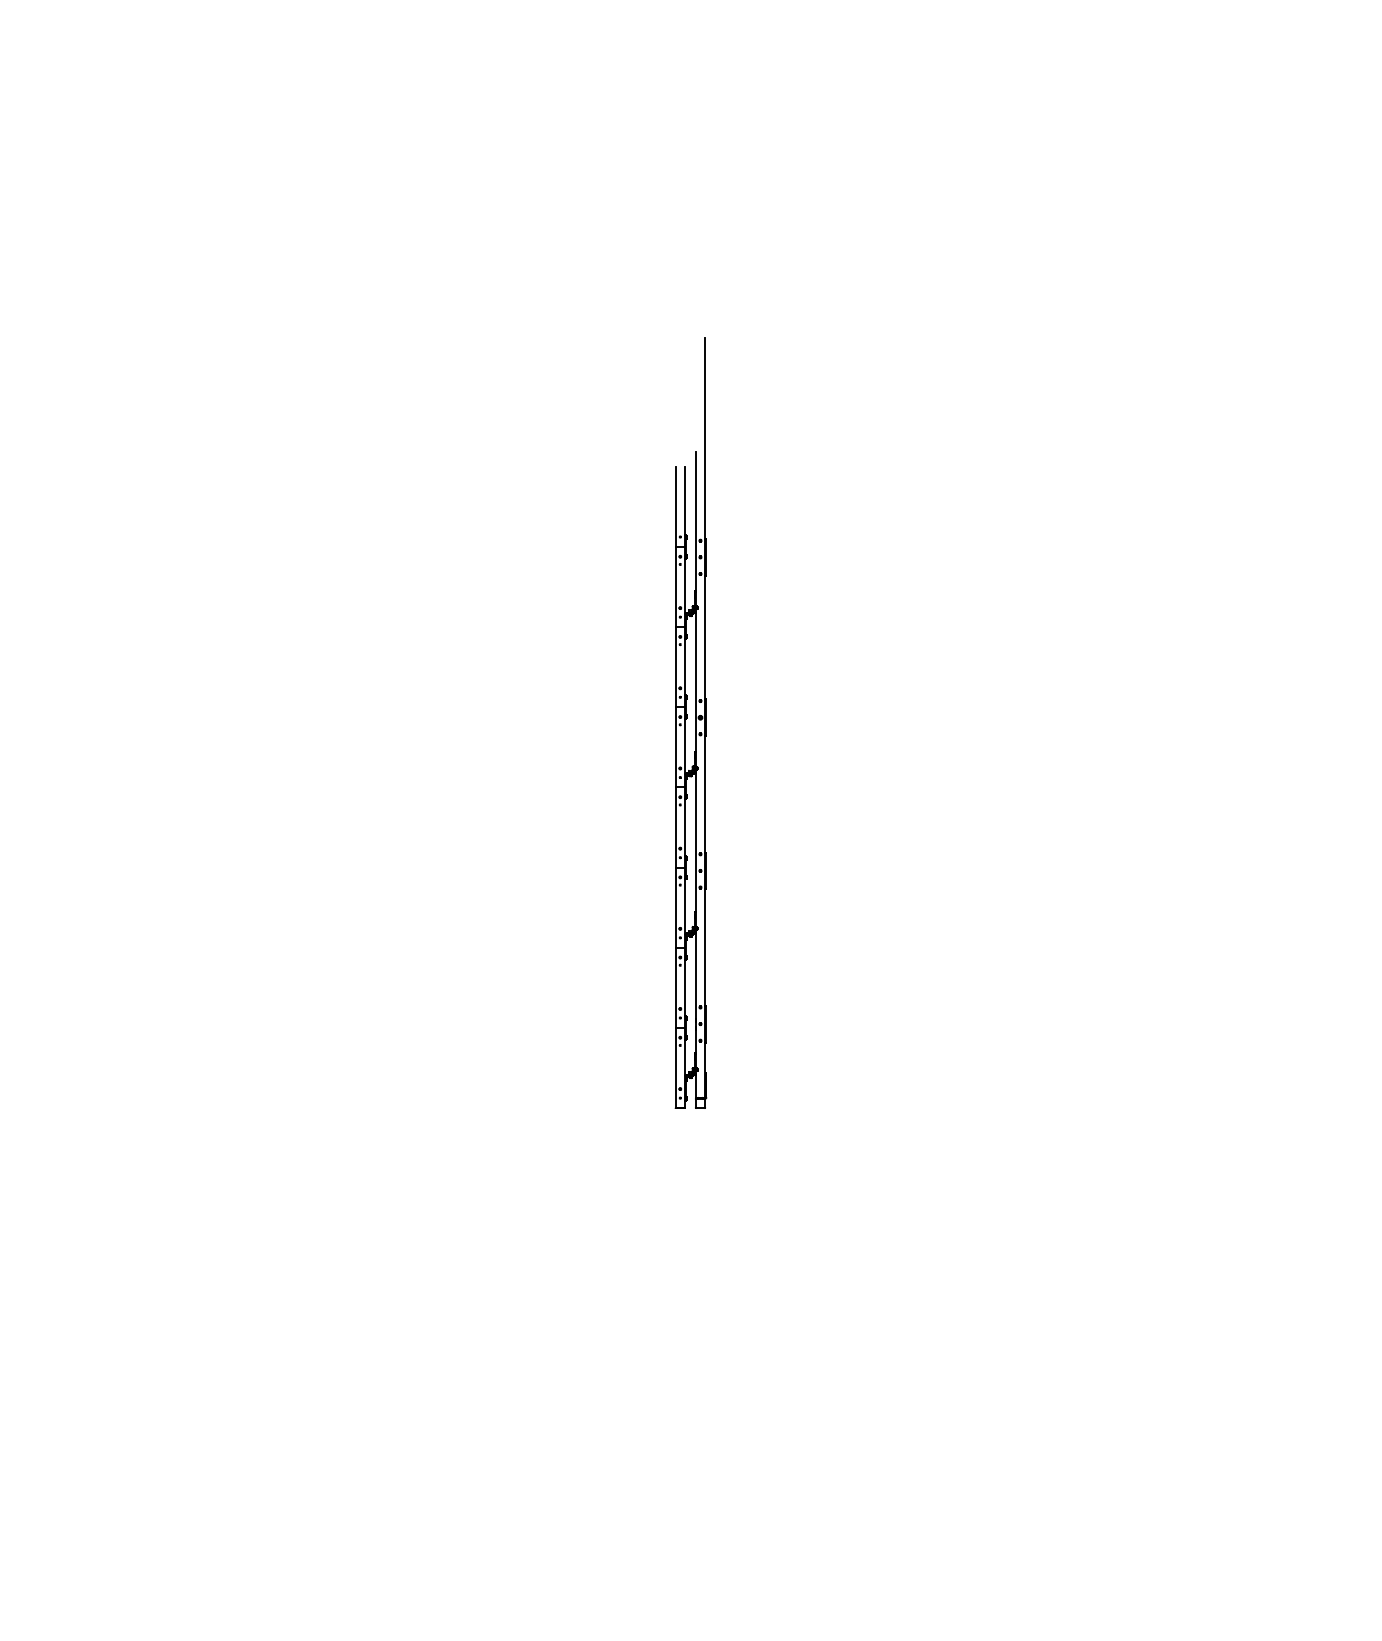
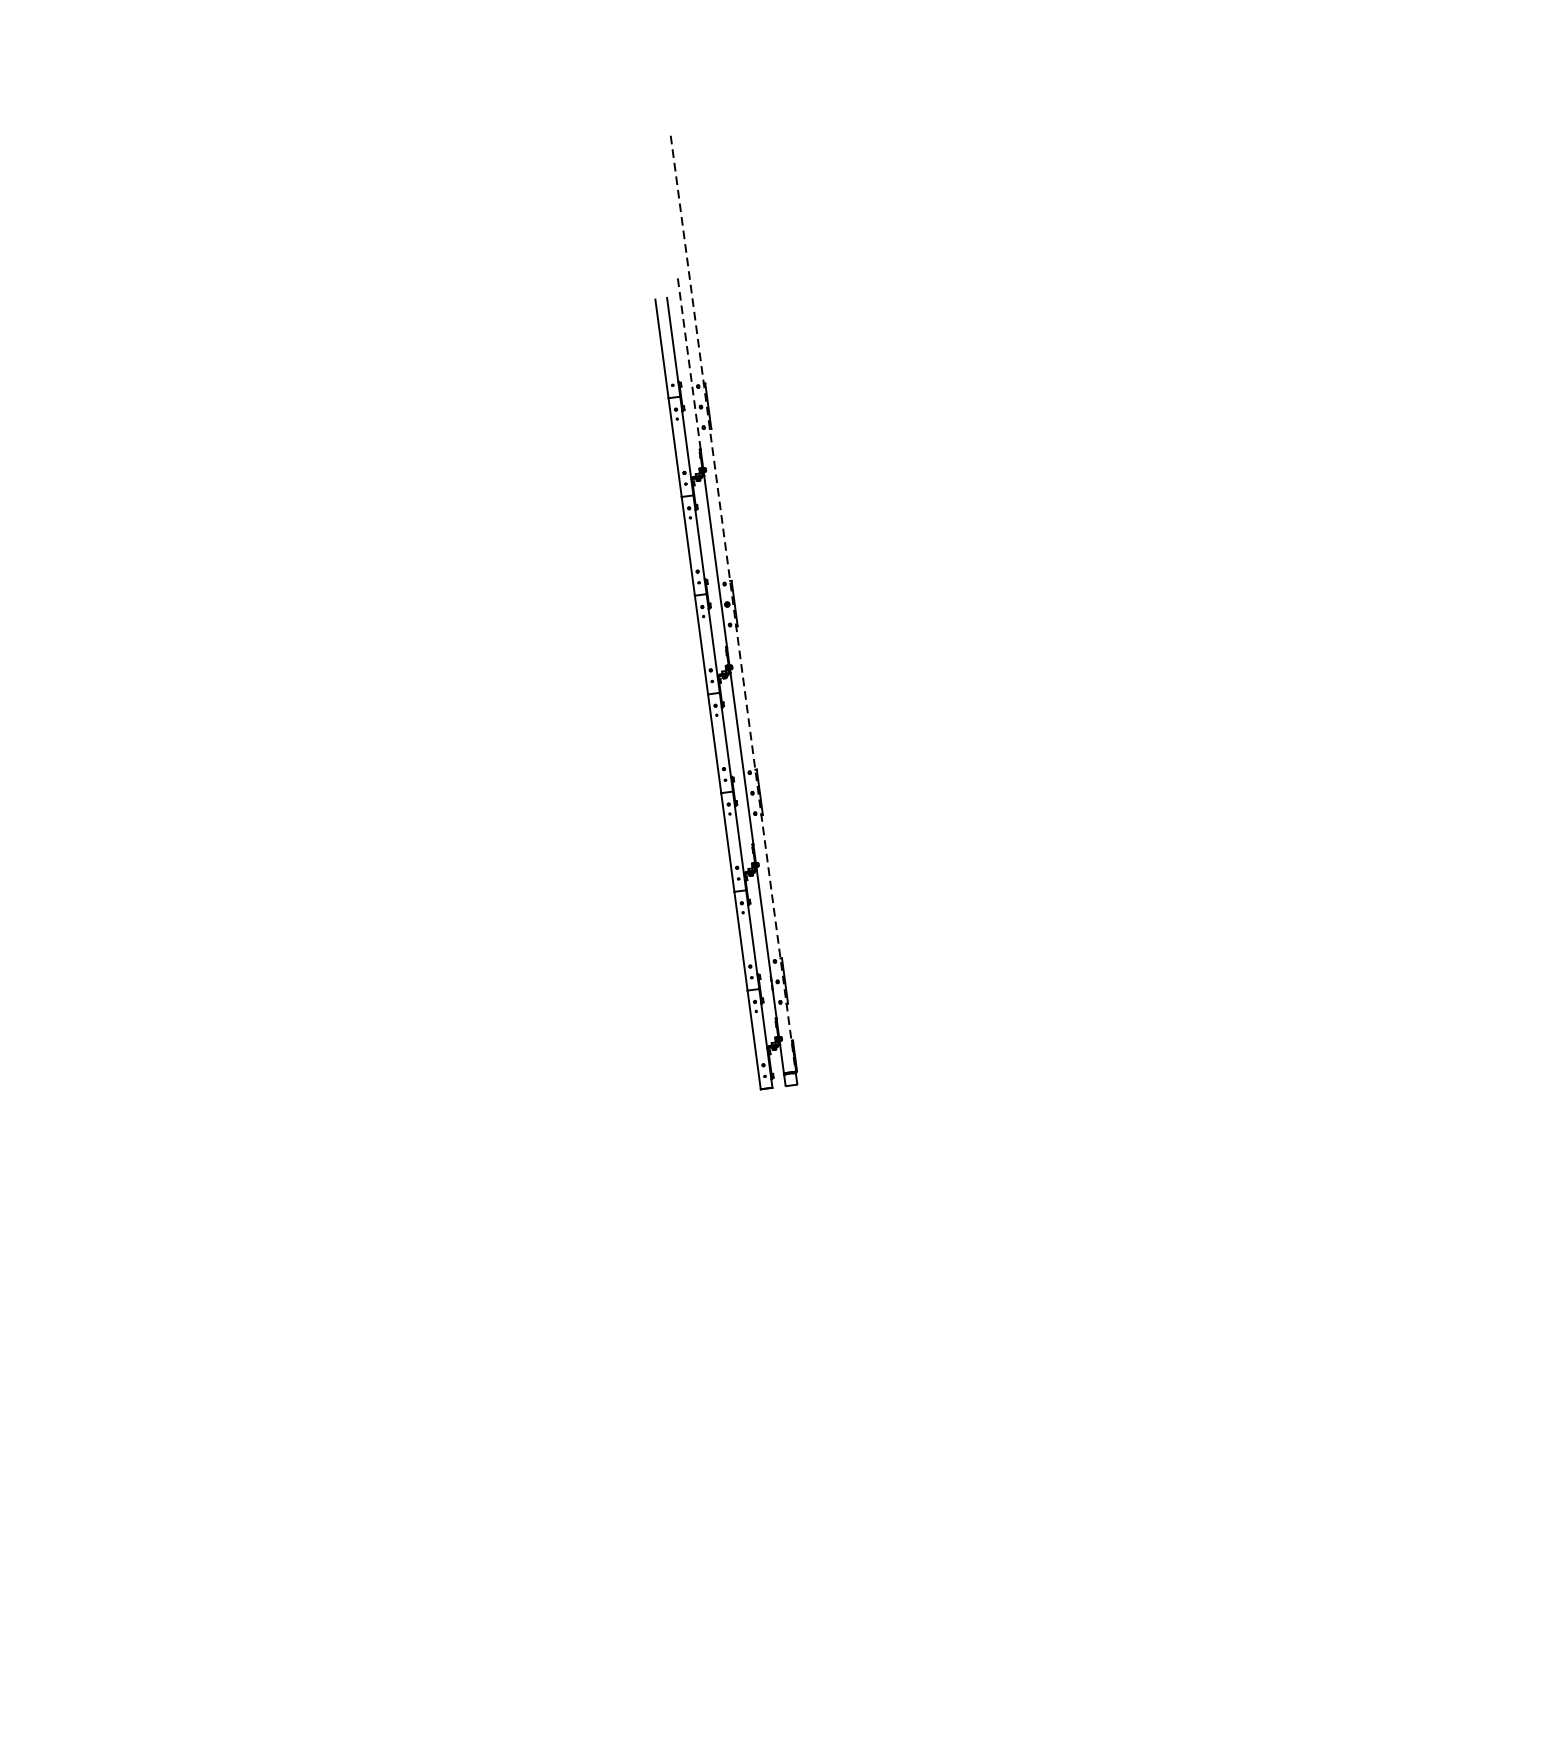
line: (695, 522) -> (689, 364), solid -> dashed
line: (705, 718) -> (733, 604), solid -> dashed

